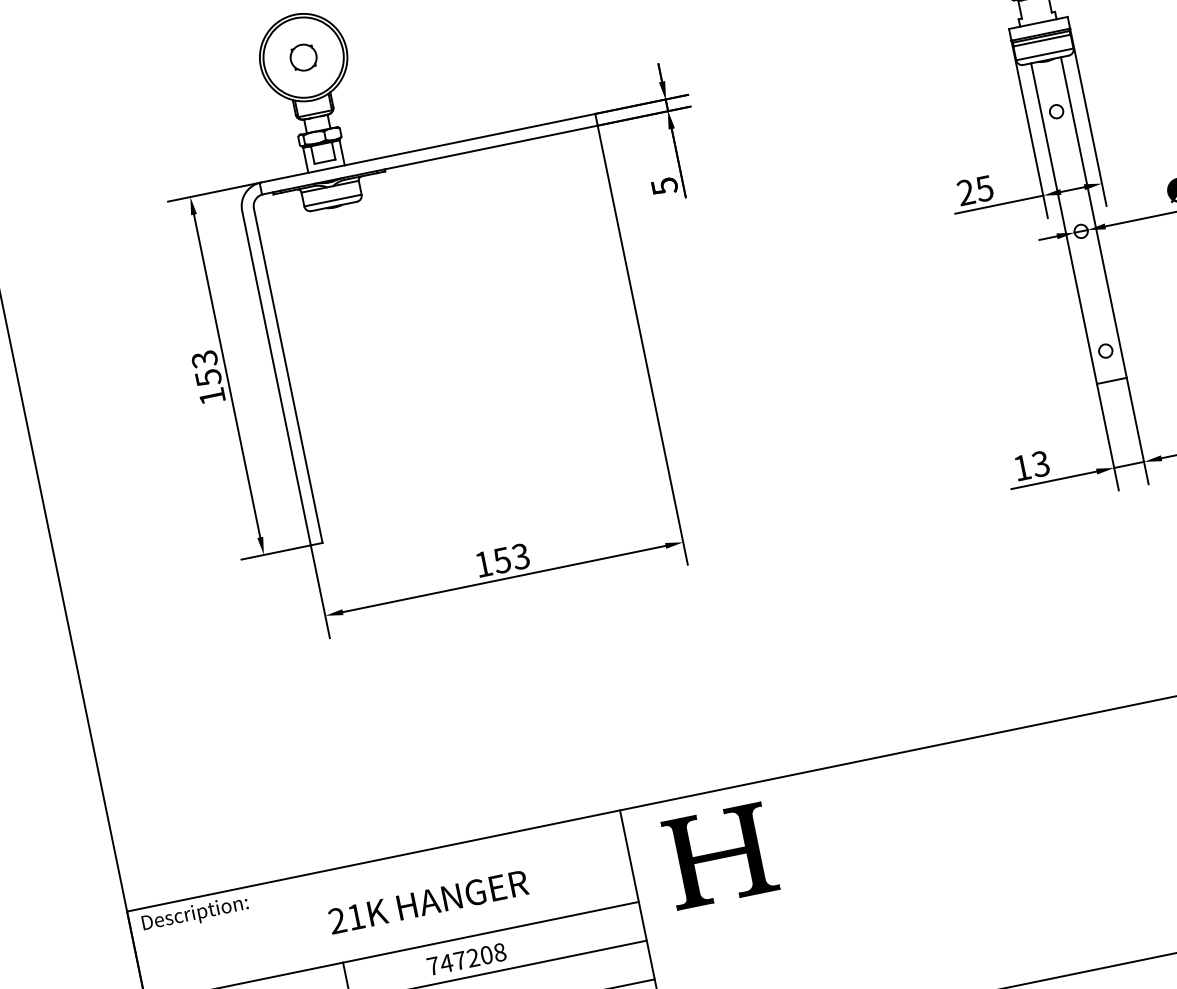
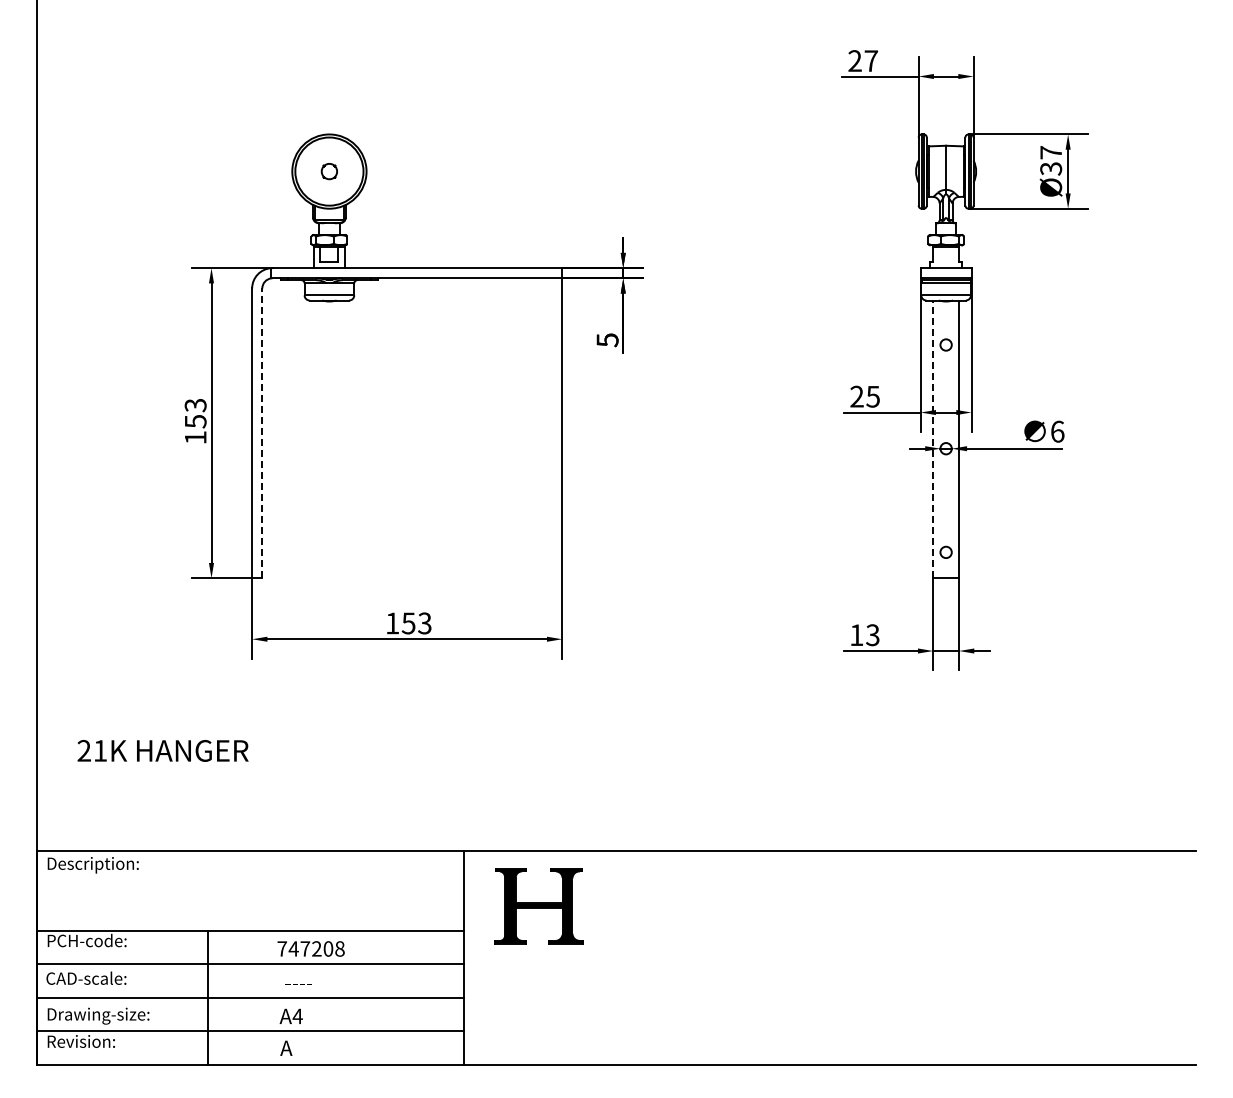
part: (303, 57) -> (329, 171), size x0.7
line: (1064, 223) -> (933, 439), solid -> dashed
line: (288, 375) -> (262, 433), solid -> dashed
text: (427, 901) -> (162, 750), moved

